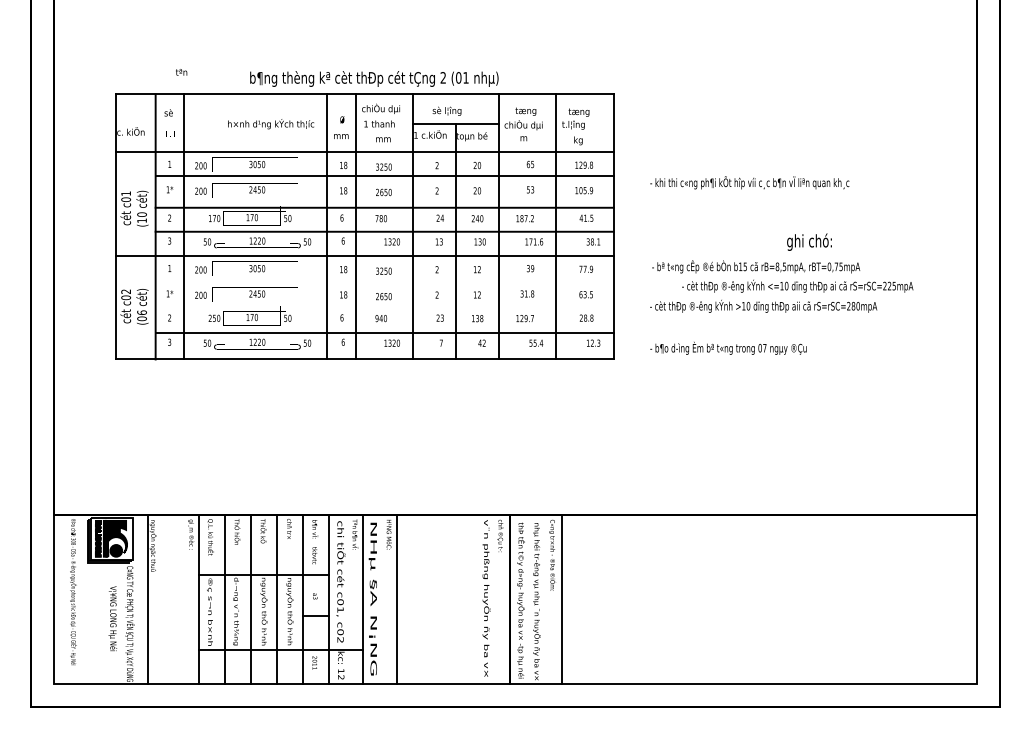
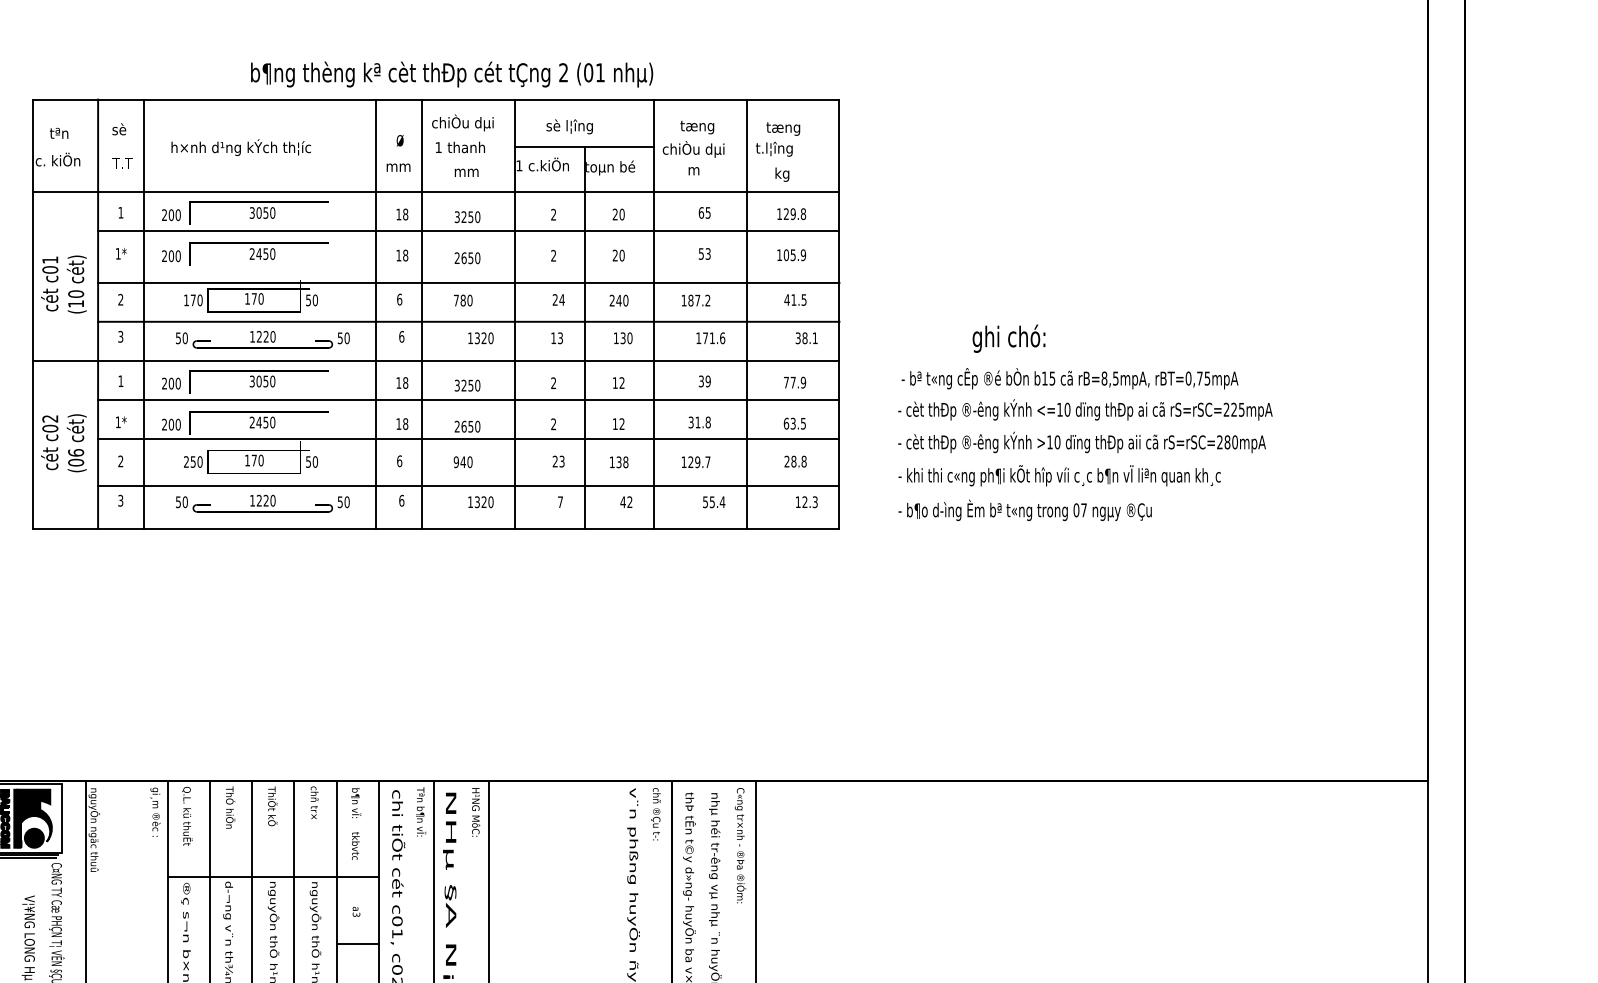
text: (181, 72) -> (59, 133), moved
text: (270, 124) -> (240, 148), moved
text: (749, 182) -> (1059, 475), moved
text: (809, 241) -> (1009, 337), moved
line: (384, 279) -> (468, 399), added
text: (797, 285) -> (1085, 408), moved
line: (384, 303) -> (468, 437), added

